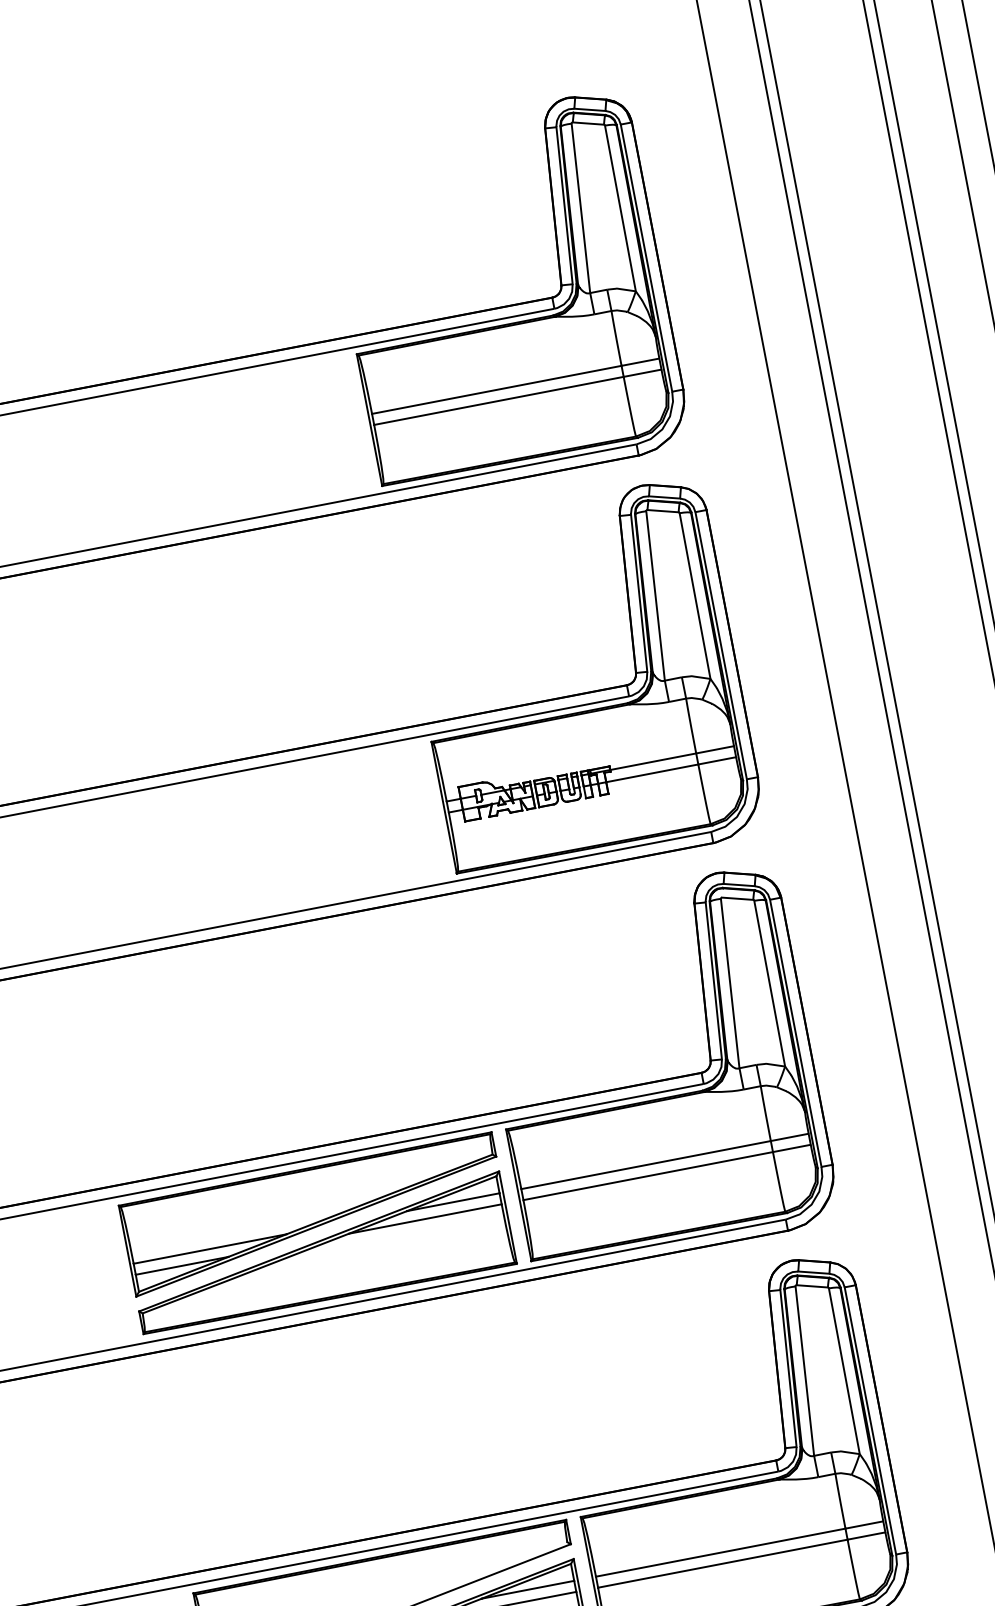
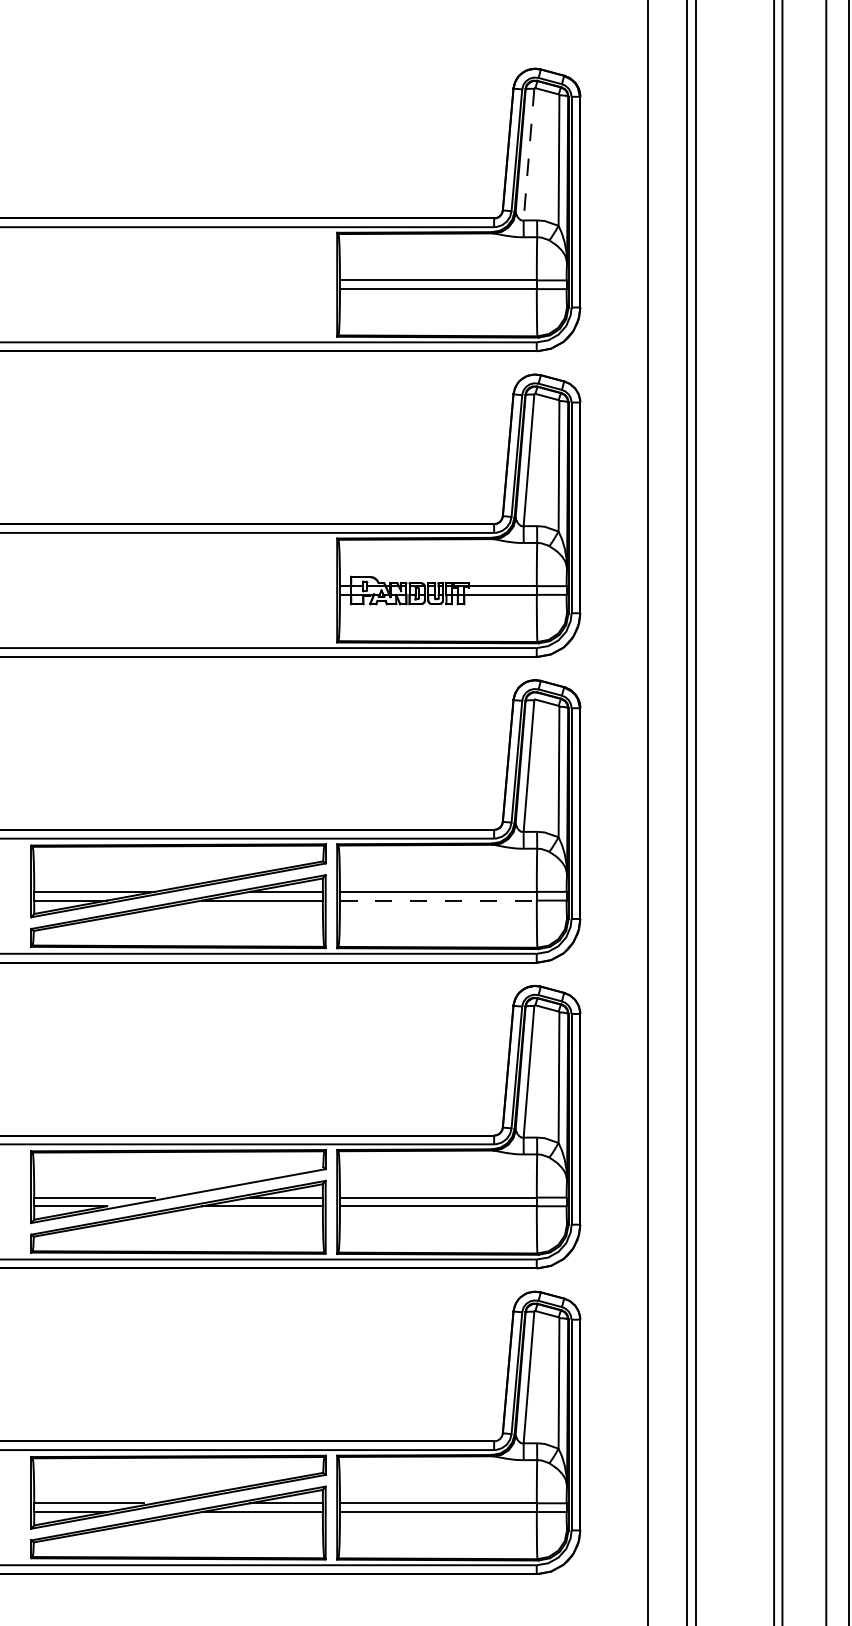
line: (580, 208) -> (528, 154), solid -> dashed
line: (648, 1175) -> (438, 900), solid -> dashed

